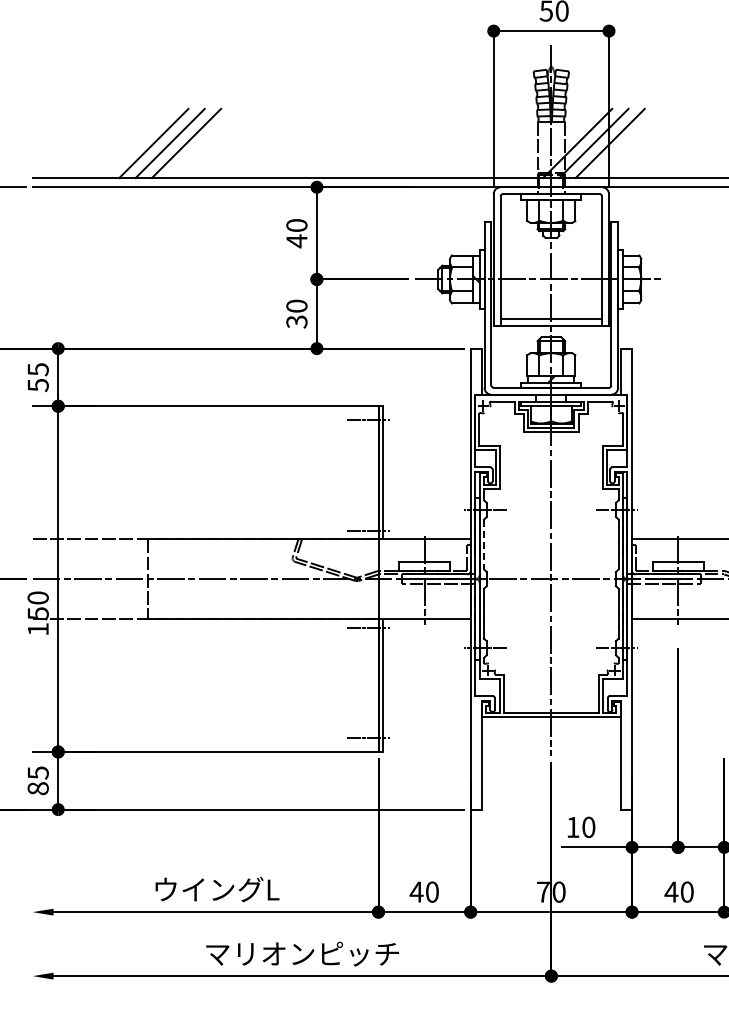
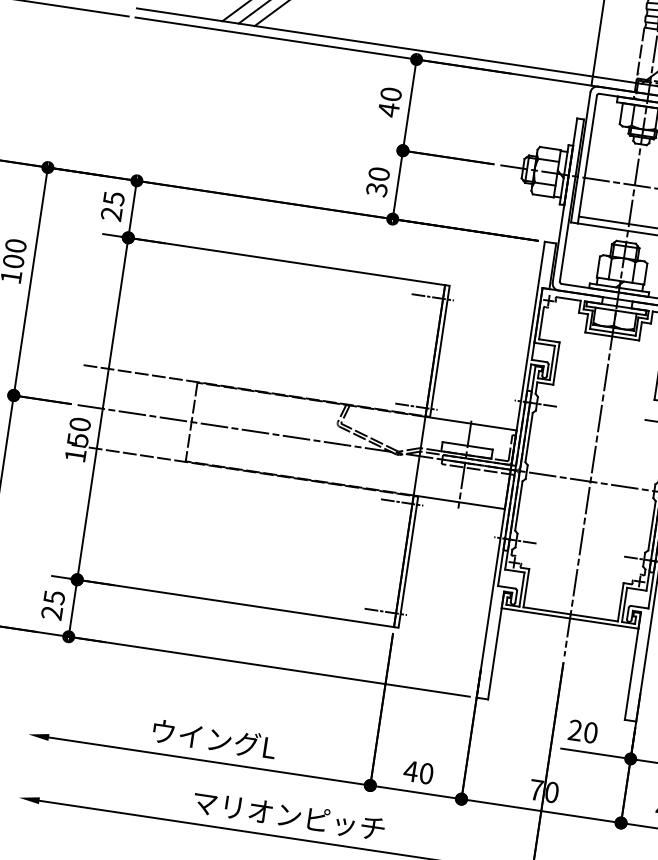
text: (37, 385) -> (110, 214), 55 -> 25
line: (484, 544) -> (529, 437), dashed -> solid
text: (37, 788) -> (51, 612), 85 -> 25
text: (572, 826) -> (574, 729), 10 -> 20

